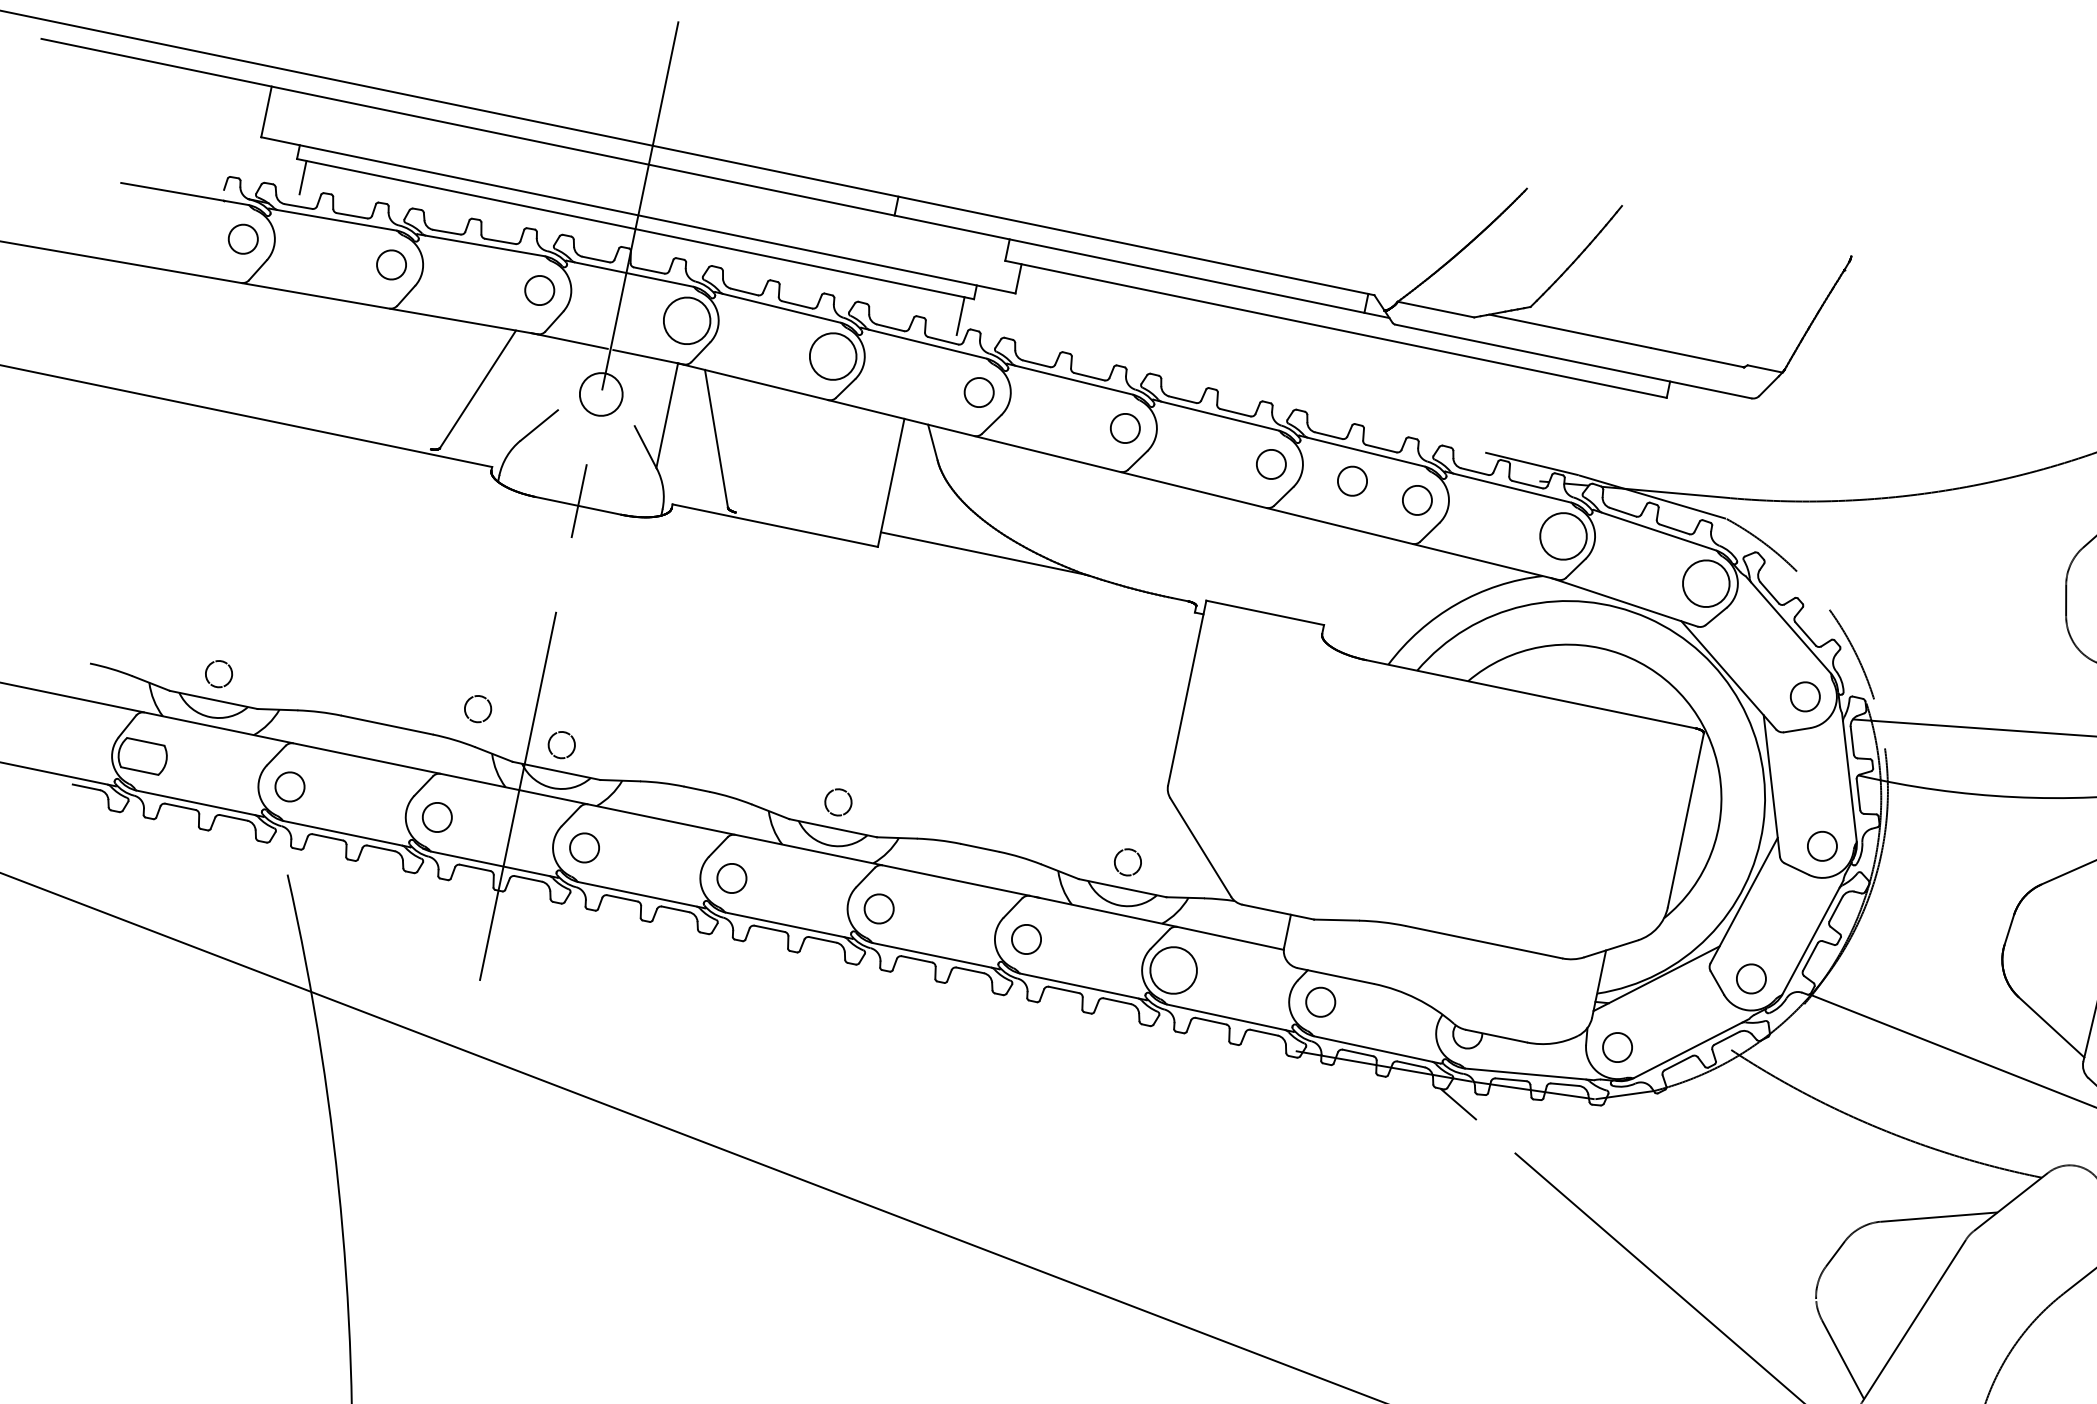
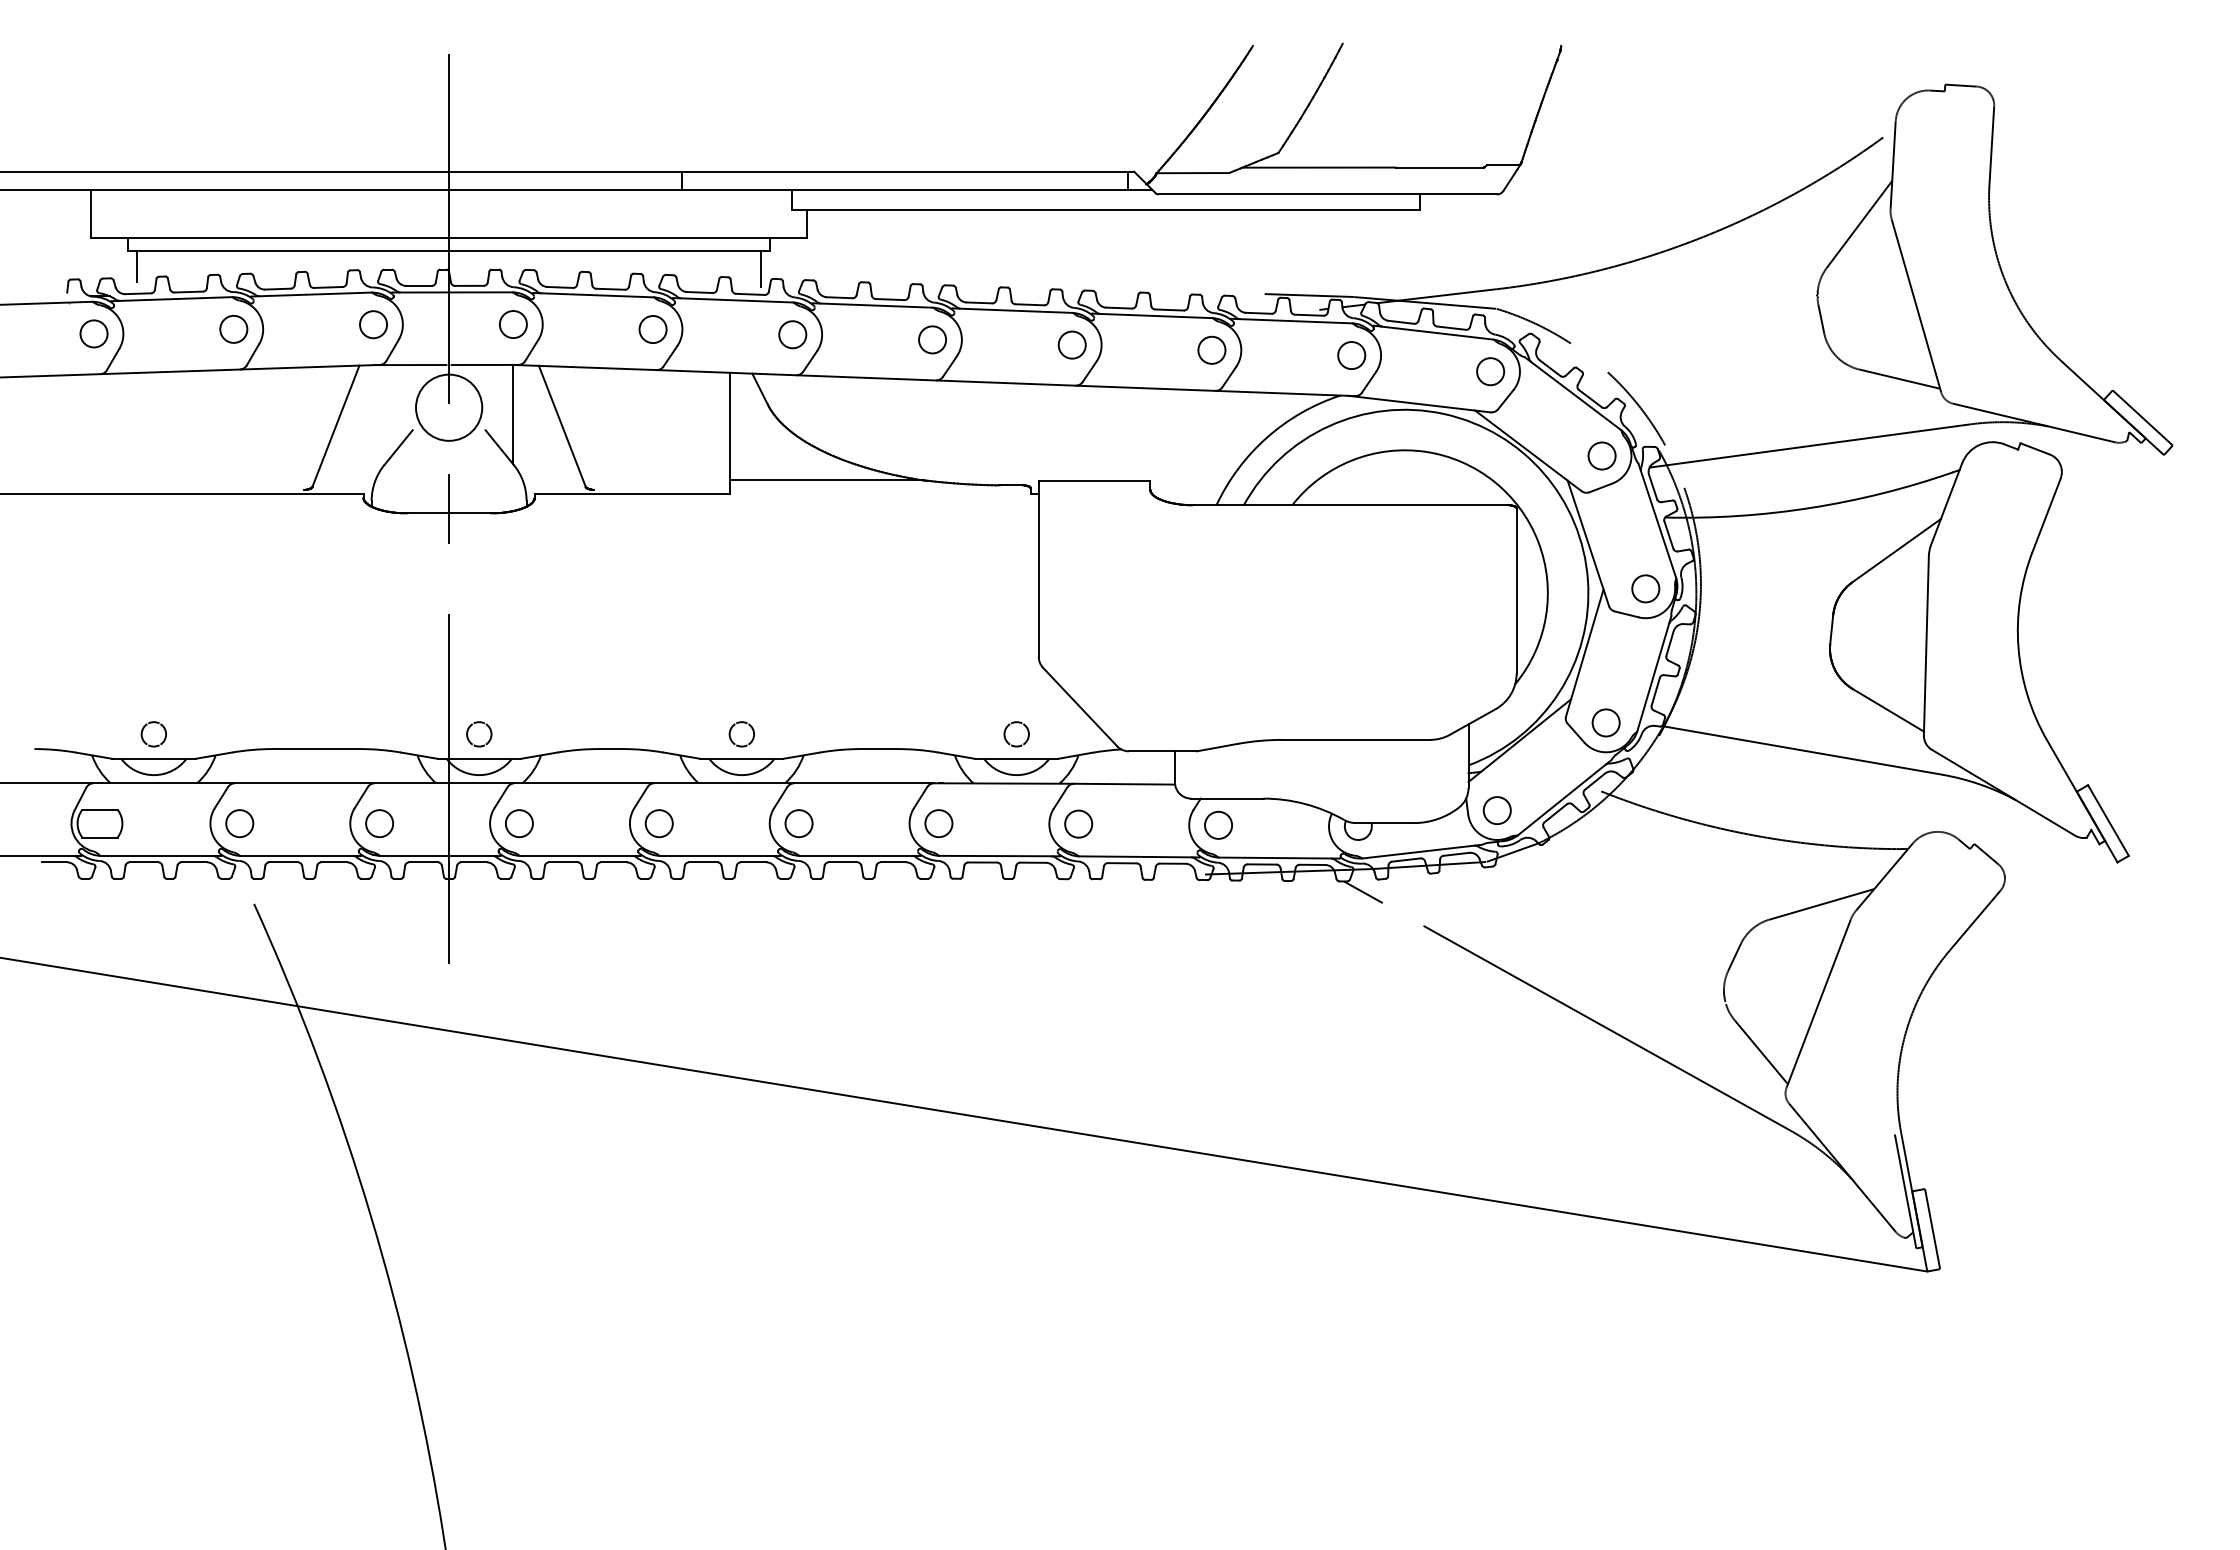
circle: (686, 320) -> (512, 324), size x0.62
circle: (832, 356) -> (652, 329), size x0.62
circle: (601, 394) -> (449, 407), size x1.67
circle: (1351, 480) -> (1148, 344), removed
circle: (1563, 536) -> (1351, 355), size x0.62
circle: (1706, 583) -> (1490, 371), size x0.62
part: (478, 709) -> (396, 717), removed
circle: (1173, 969) -> (1078, 823), size x0.62

